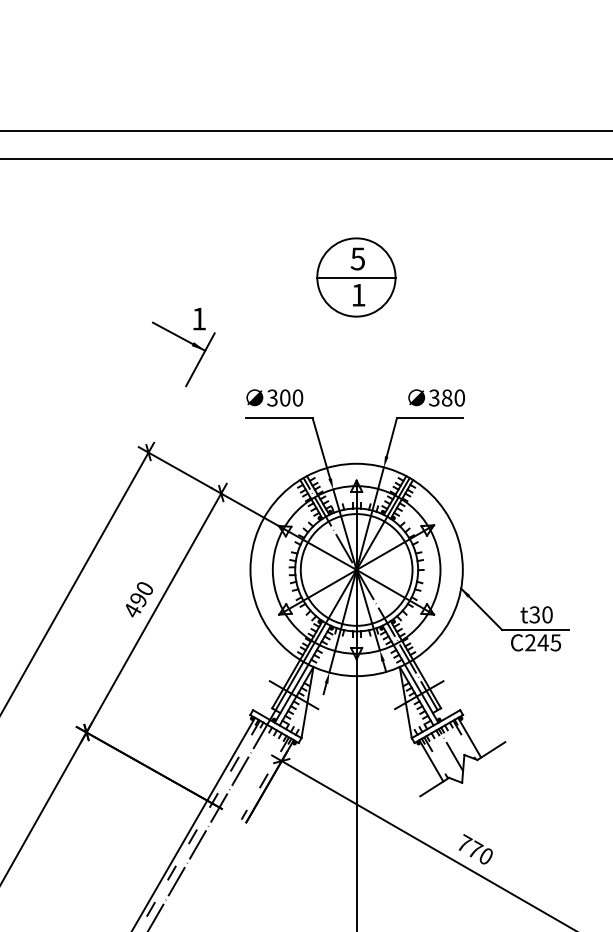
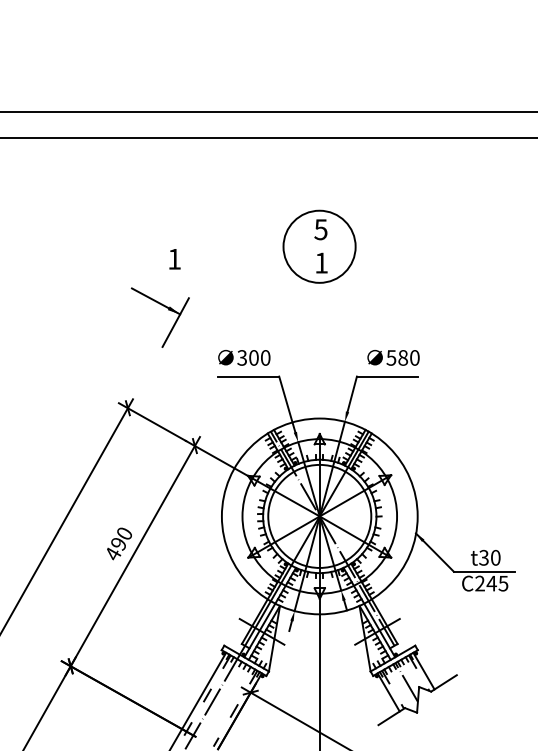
line: (356, 277) -> (319, 246), removed
text: (199, 318) -> (174, 258), moved
text: (434, 397) -> (391, 357), 380 -> 580

